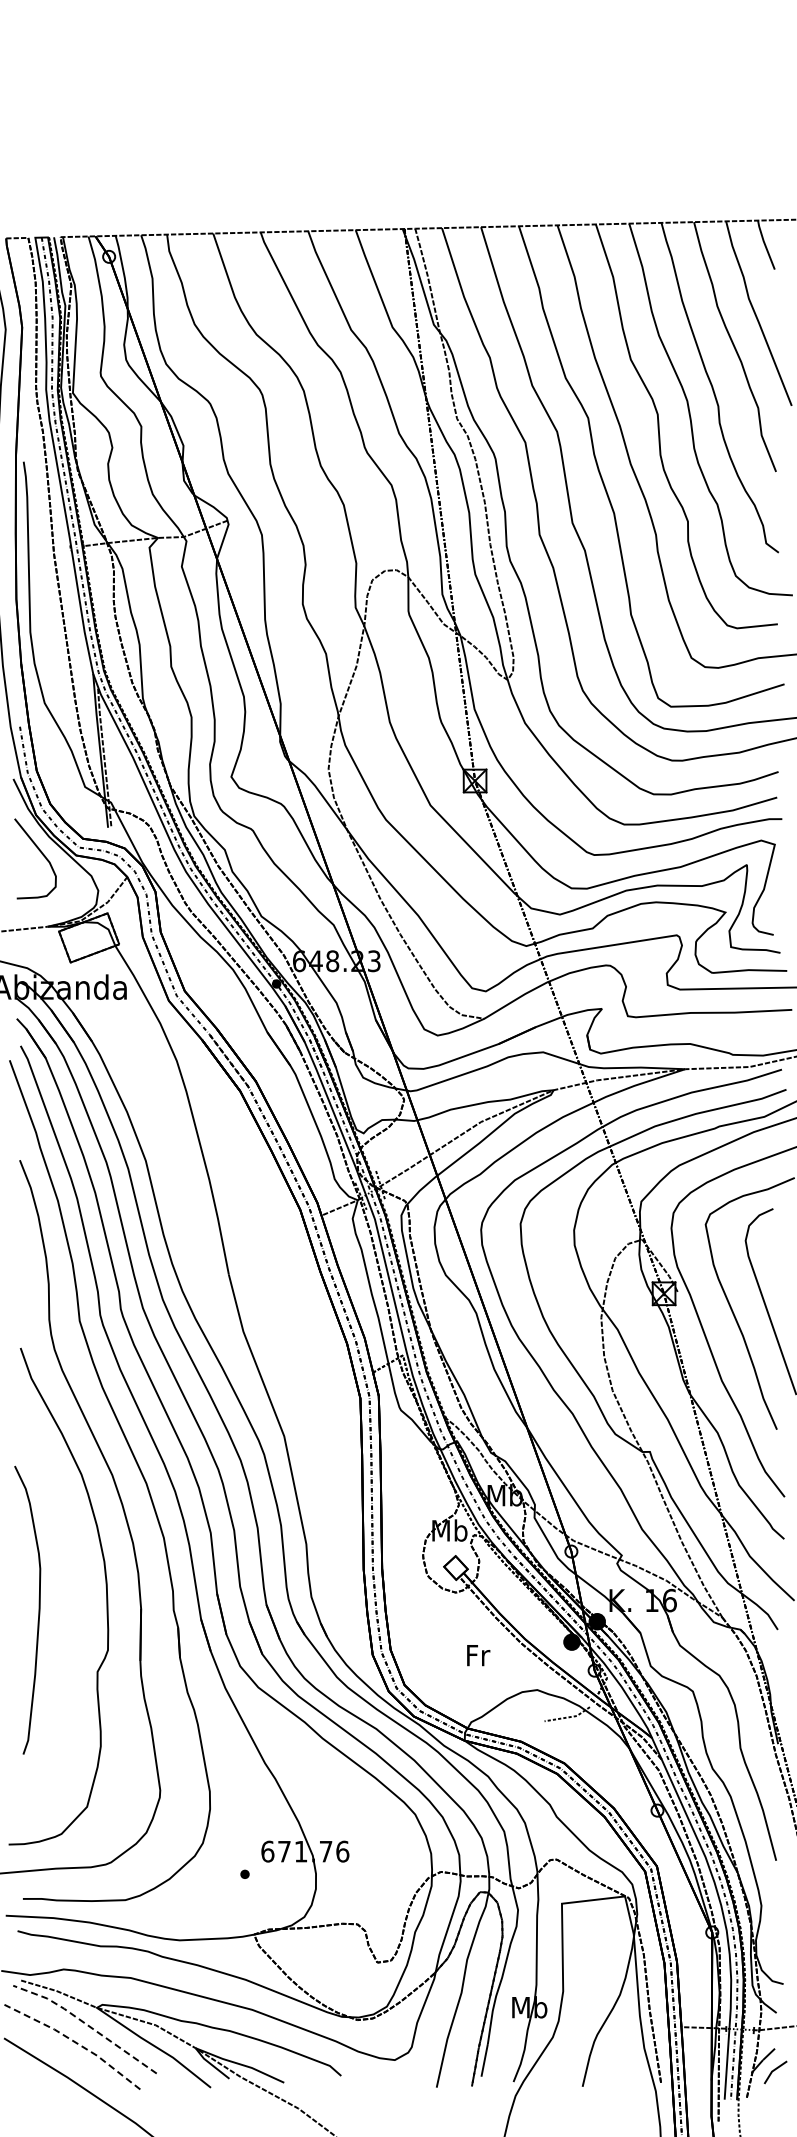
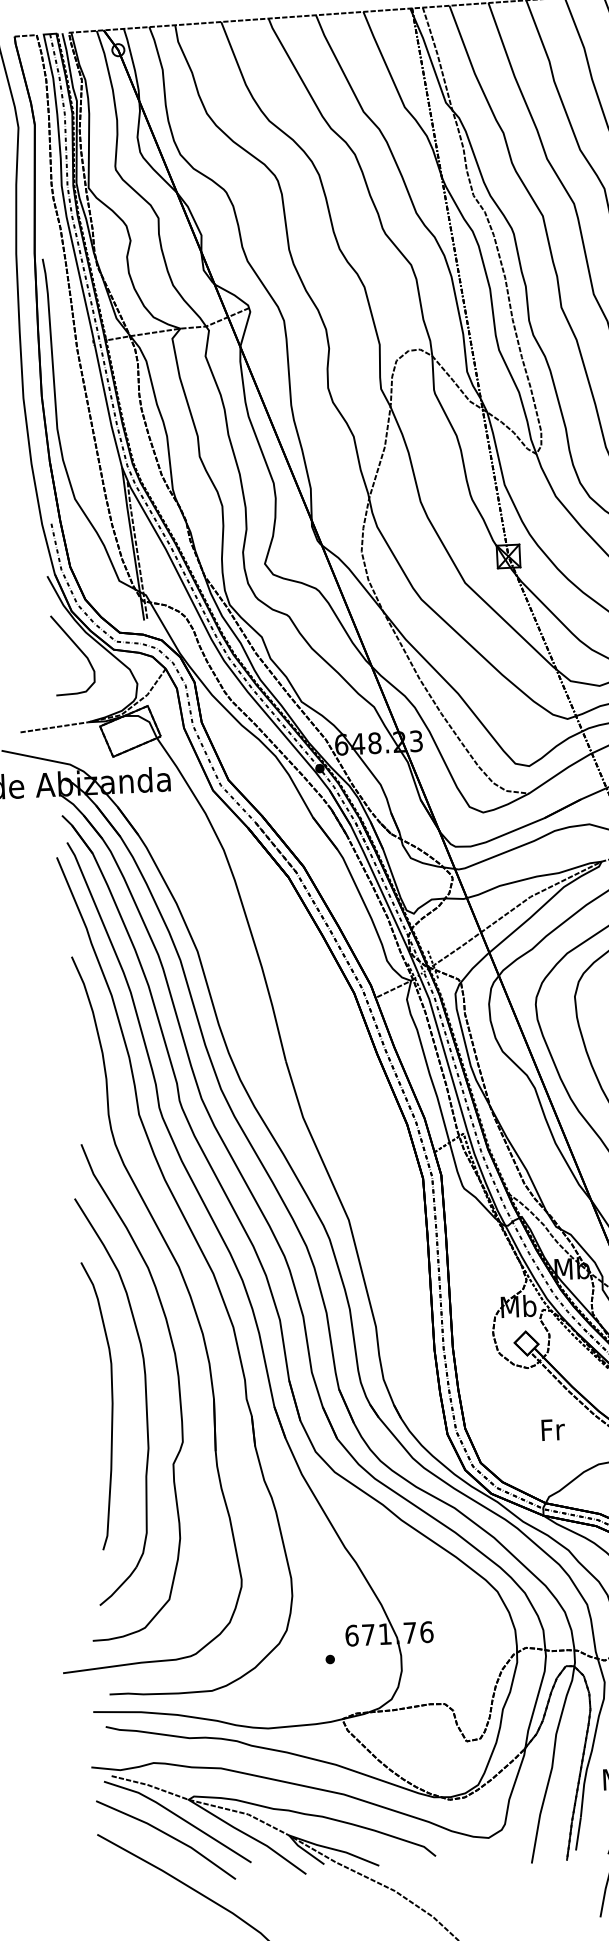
part: (72, 1605) -> (145, 1399), added
line: (86, 2024) -> (179, 1816), dashed -> solid
line: (75, 2042) -> (168, 1835), dashed -> solid

